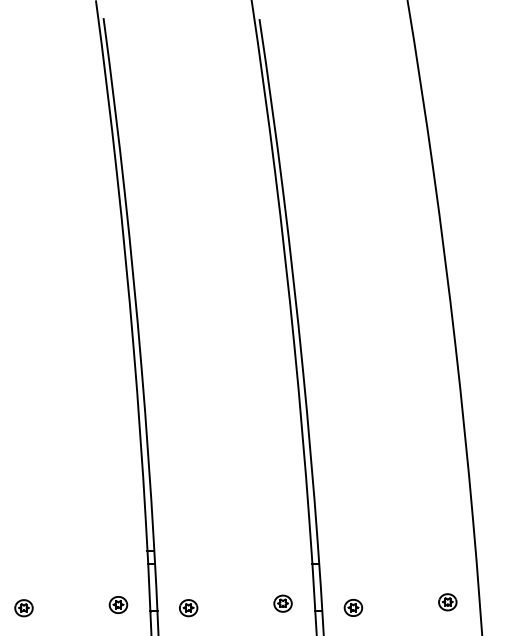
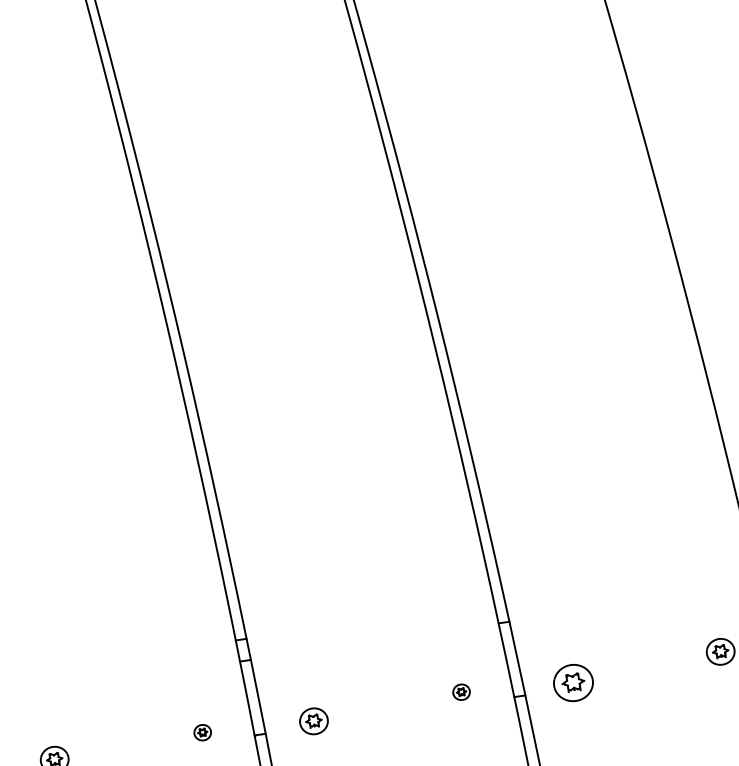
part: (282, 603) -> (460, 692), size x0.6
part: (118, 604) -> (202, 731), size x0.6
part: (353, 607) -> (573, 681), size x1.4

